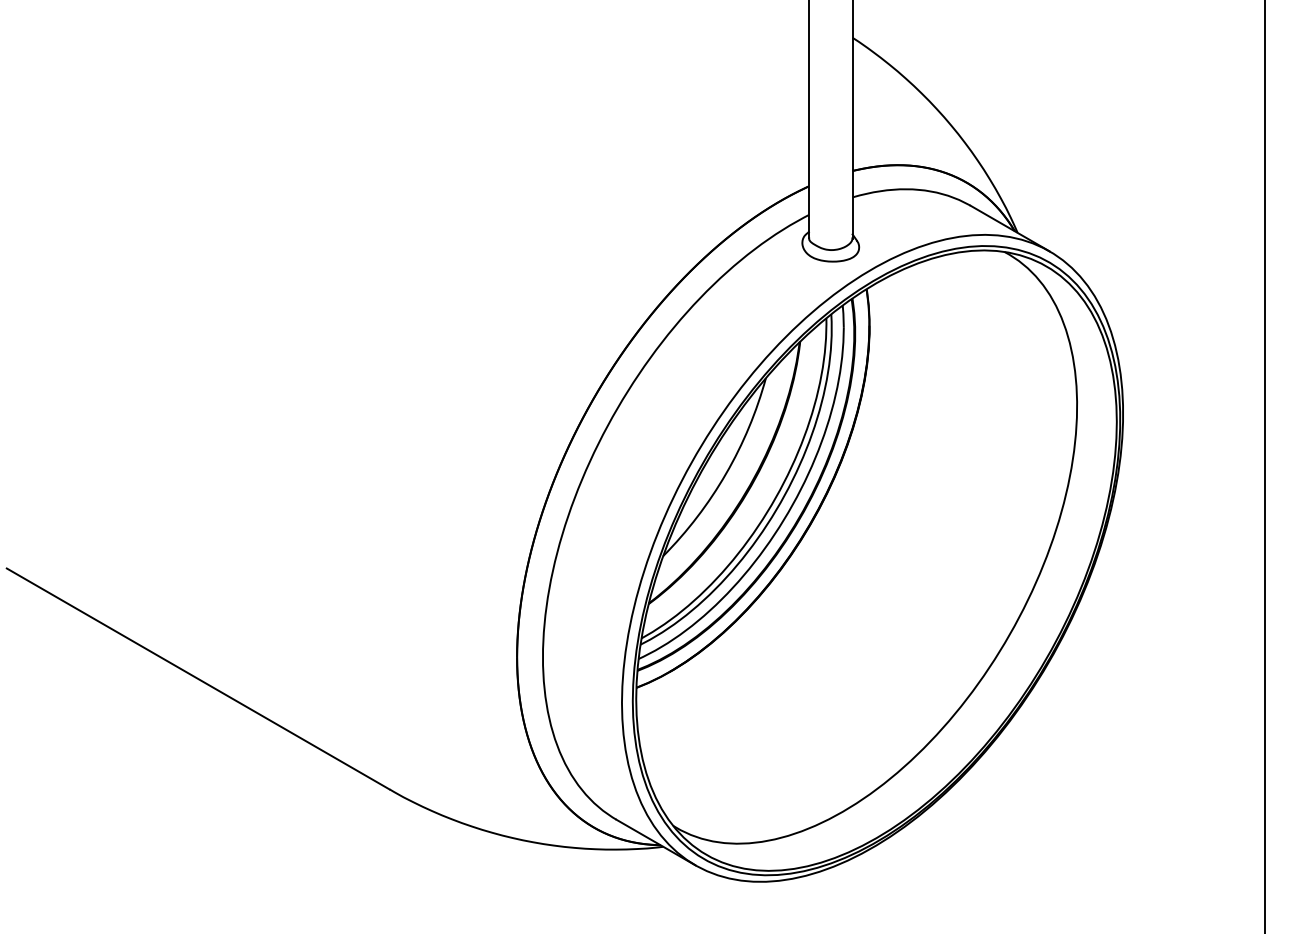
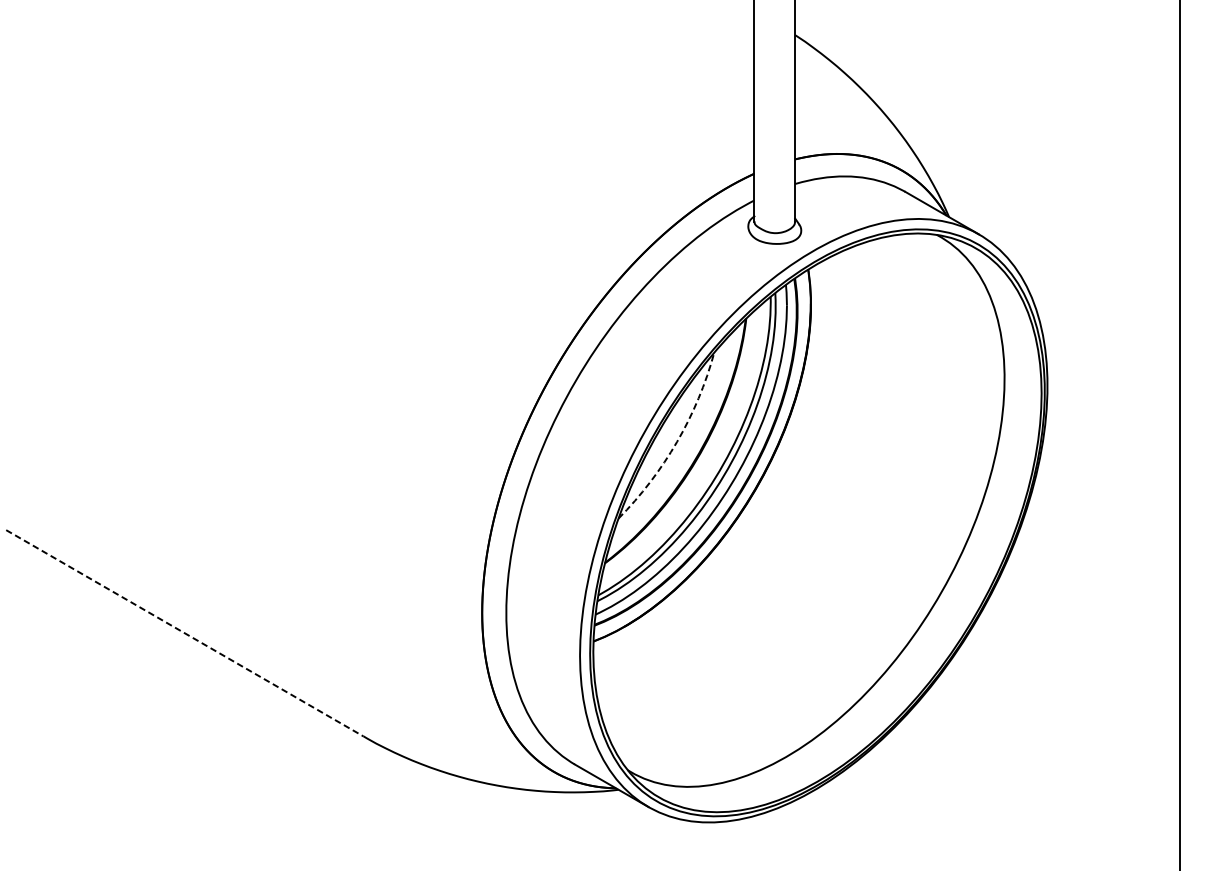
arc: (726, 473) -> (677, 441), solid -> dashed
line: (198, 679) -> (185, 633), solid -> dashed

